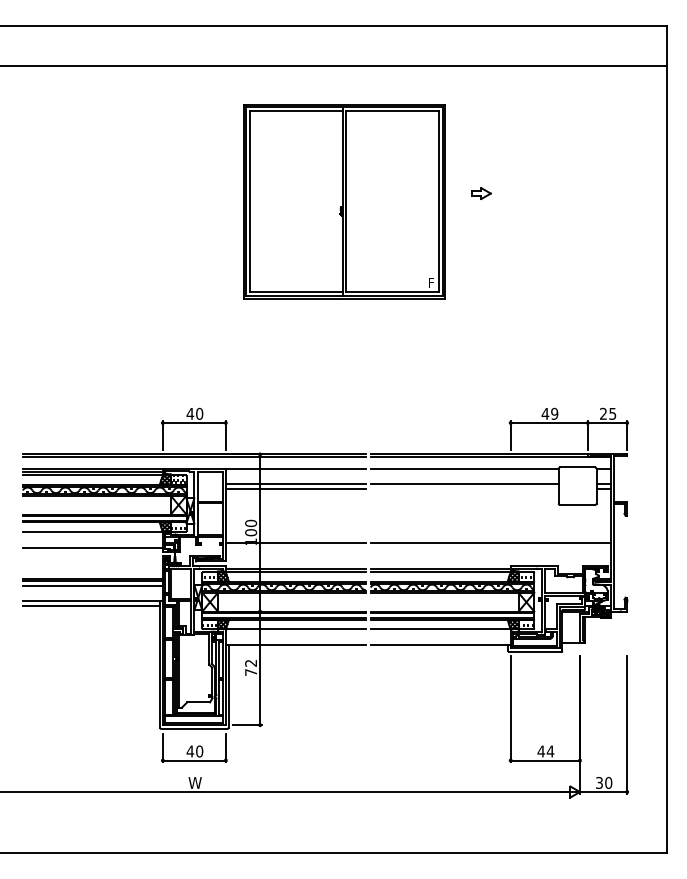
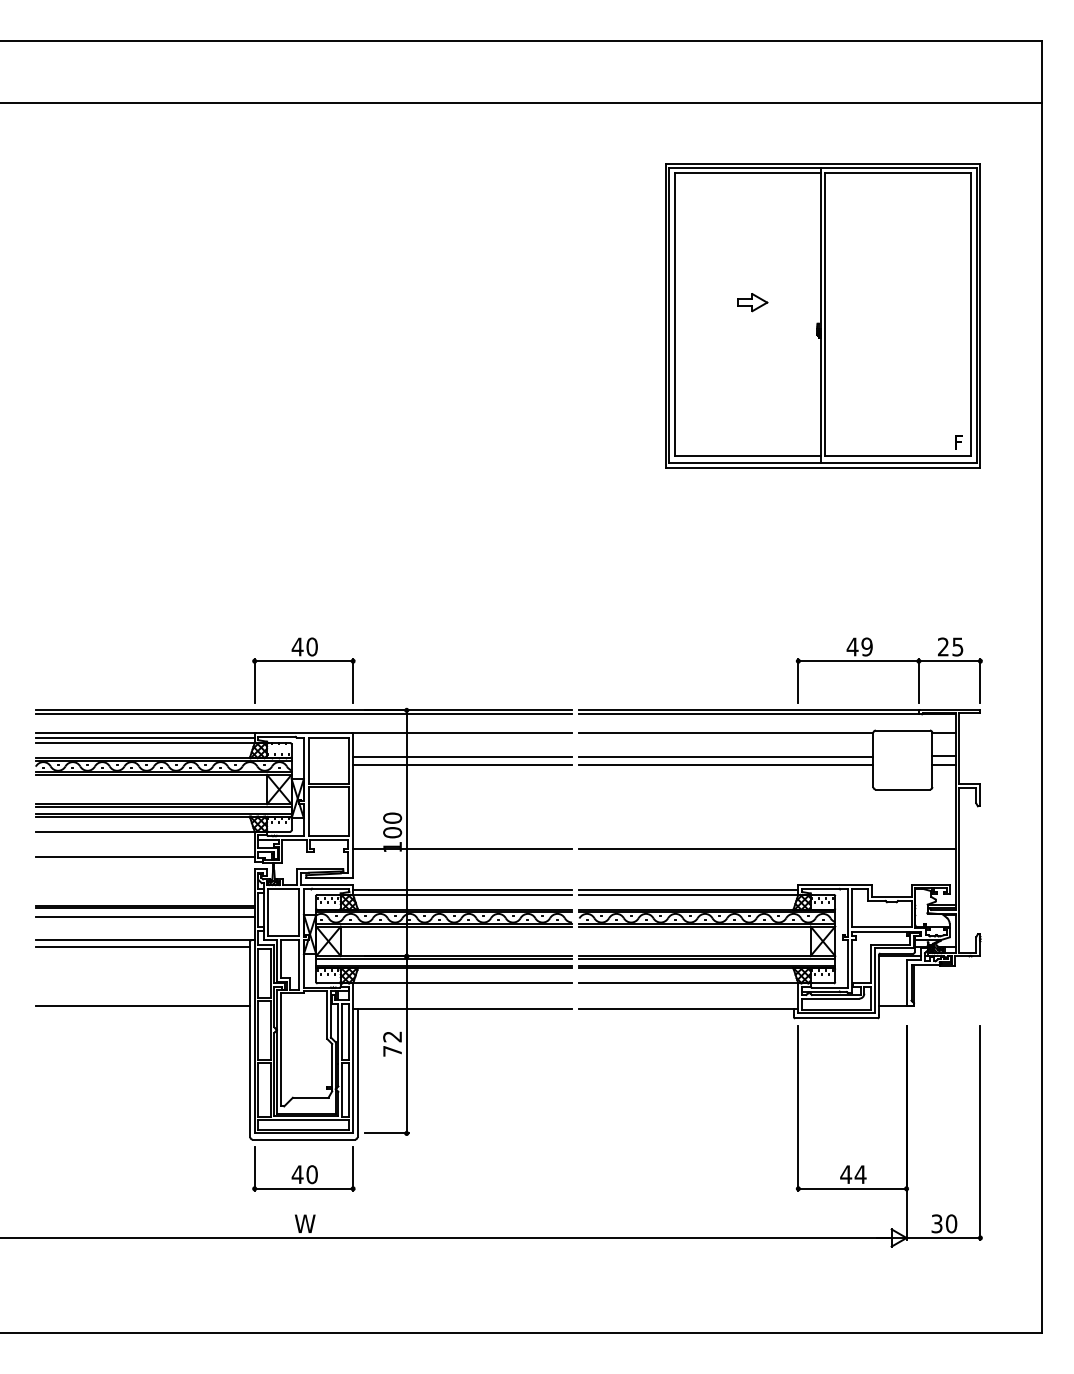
part: (344, 201) -> (823, 315), moved
line: (464, 489) -> (726, 765), added
line: (91, 643) -> (143, 1005), added

